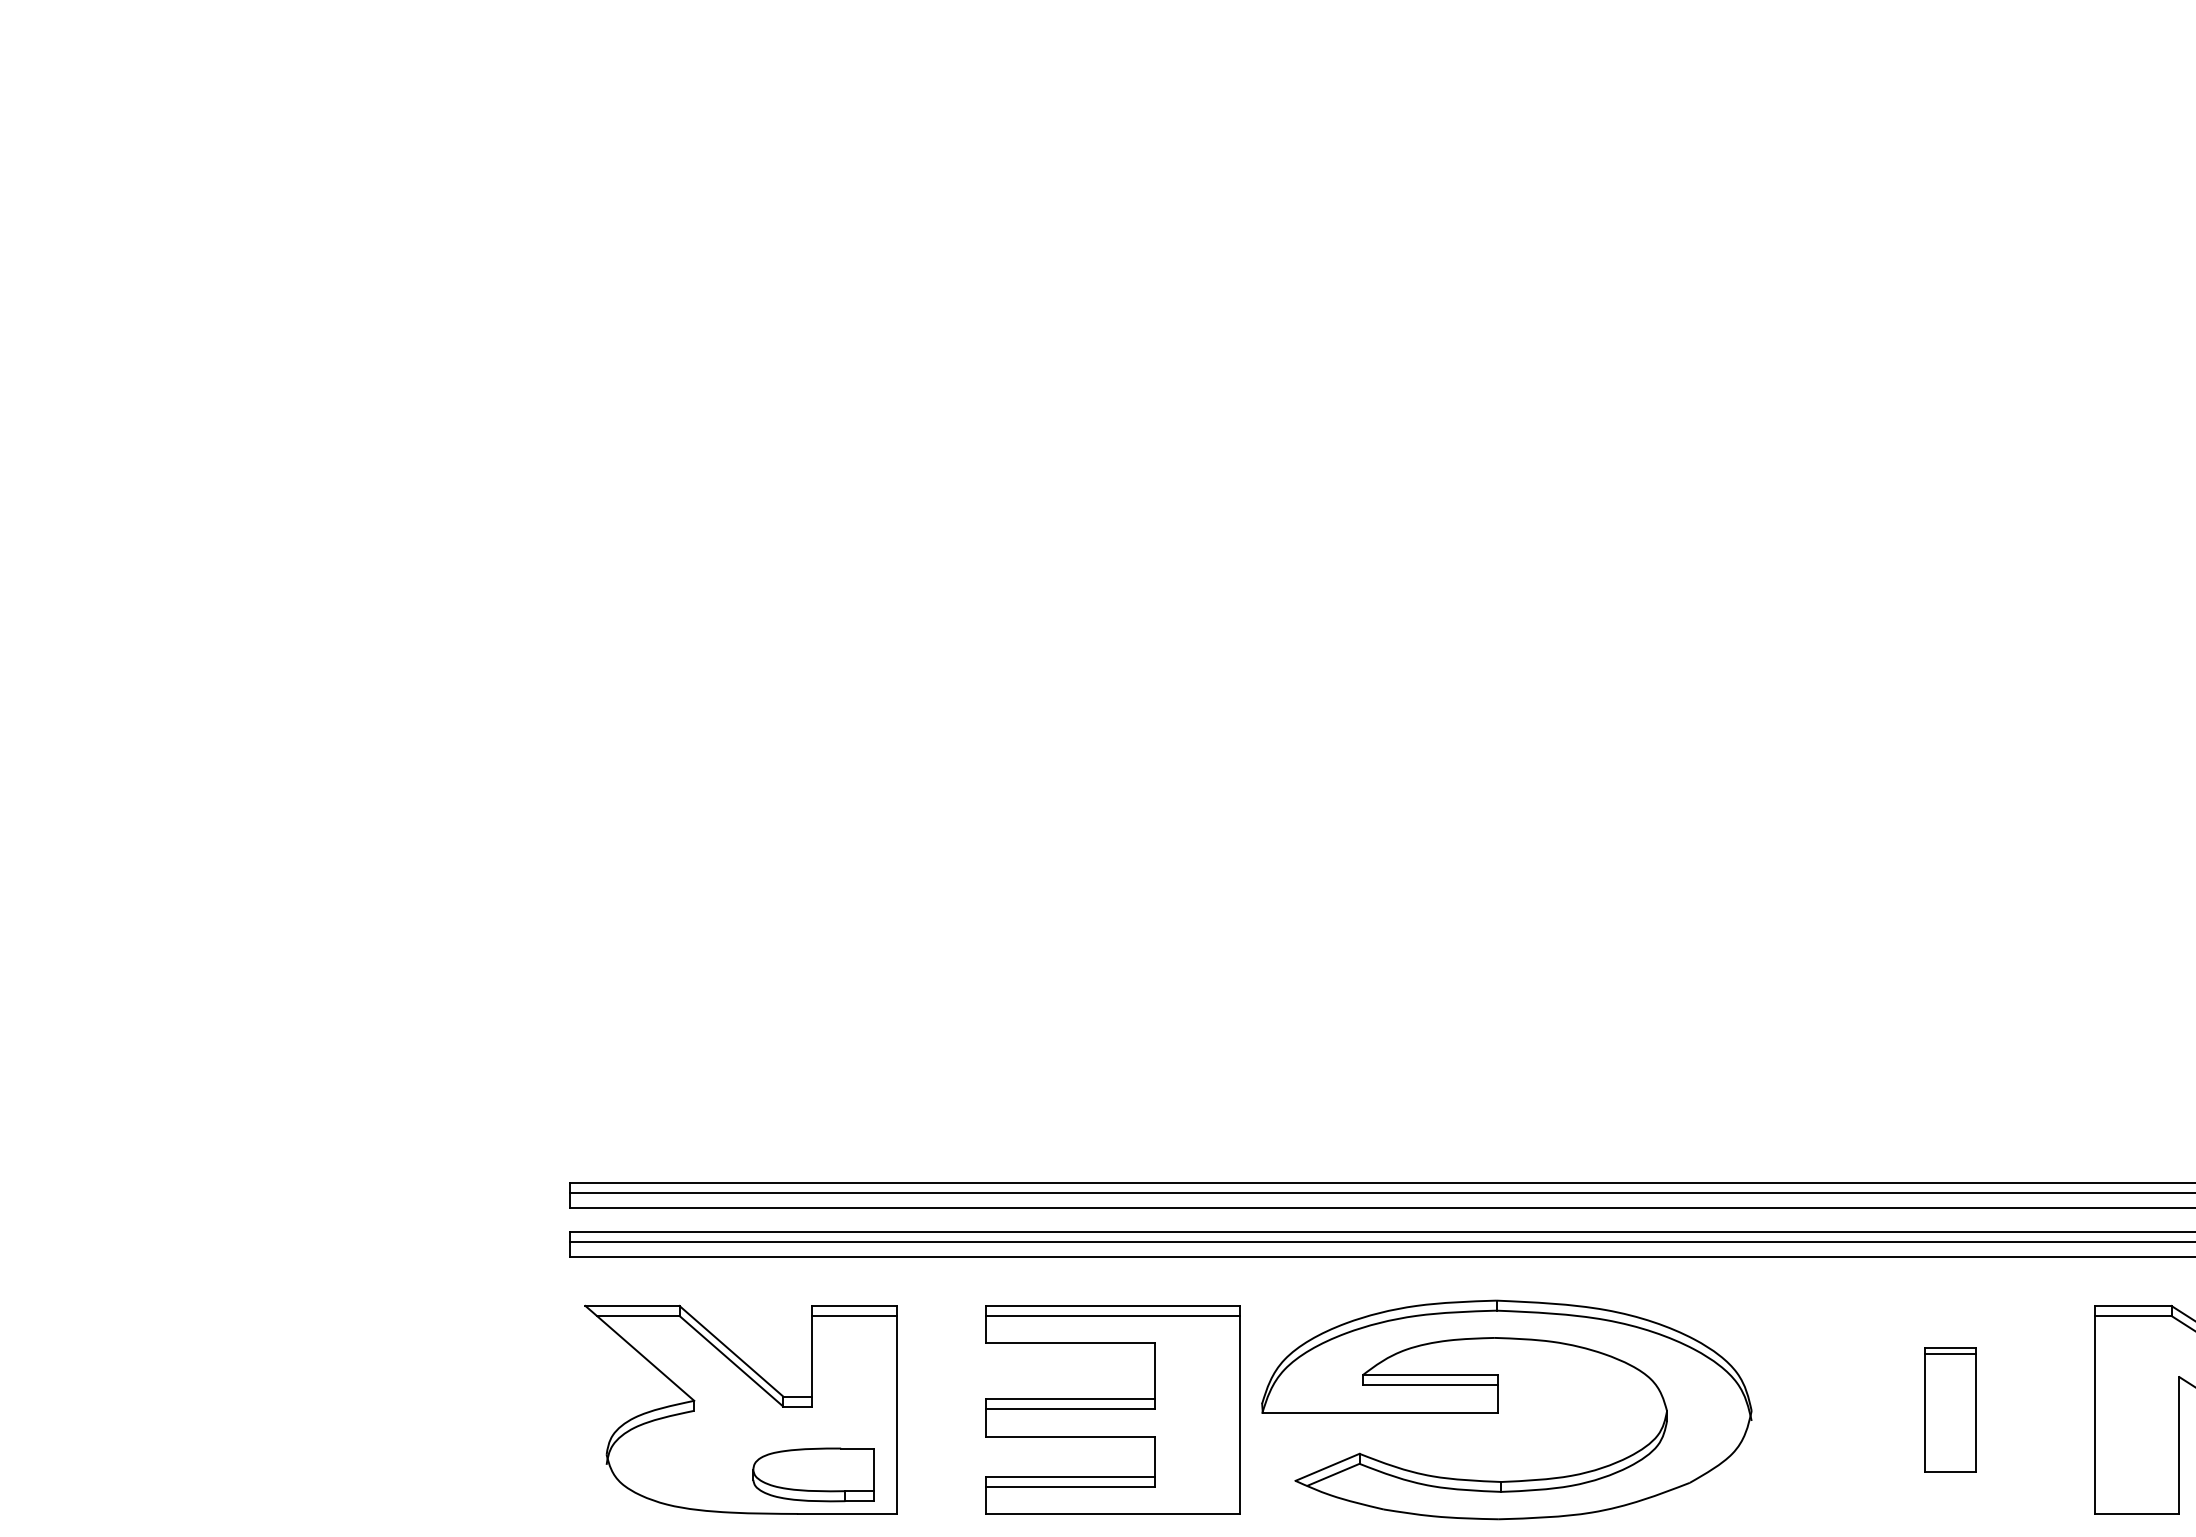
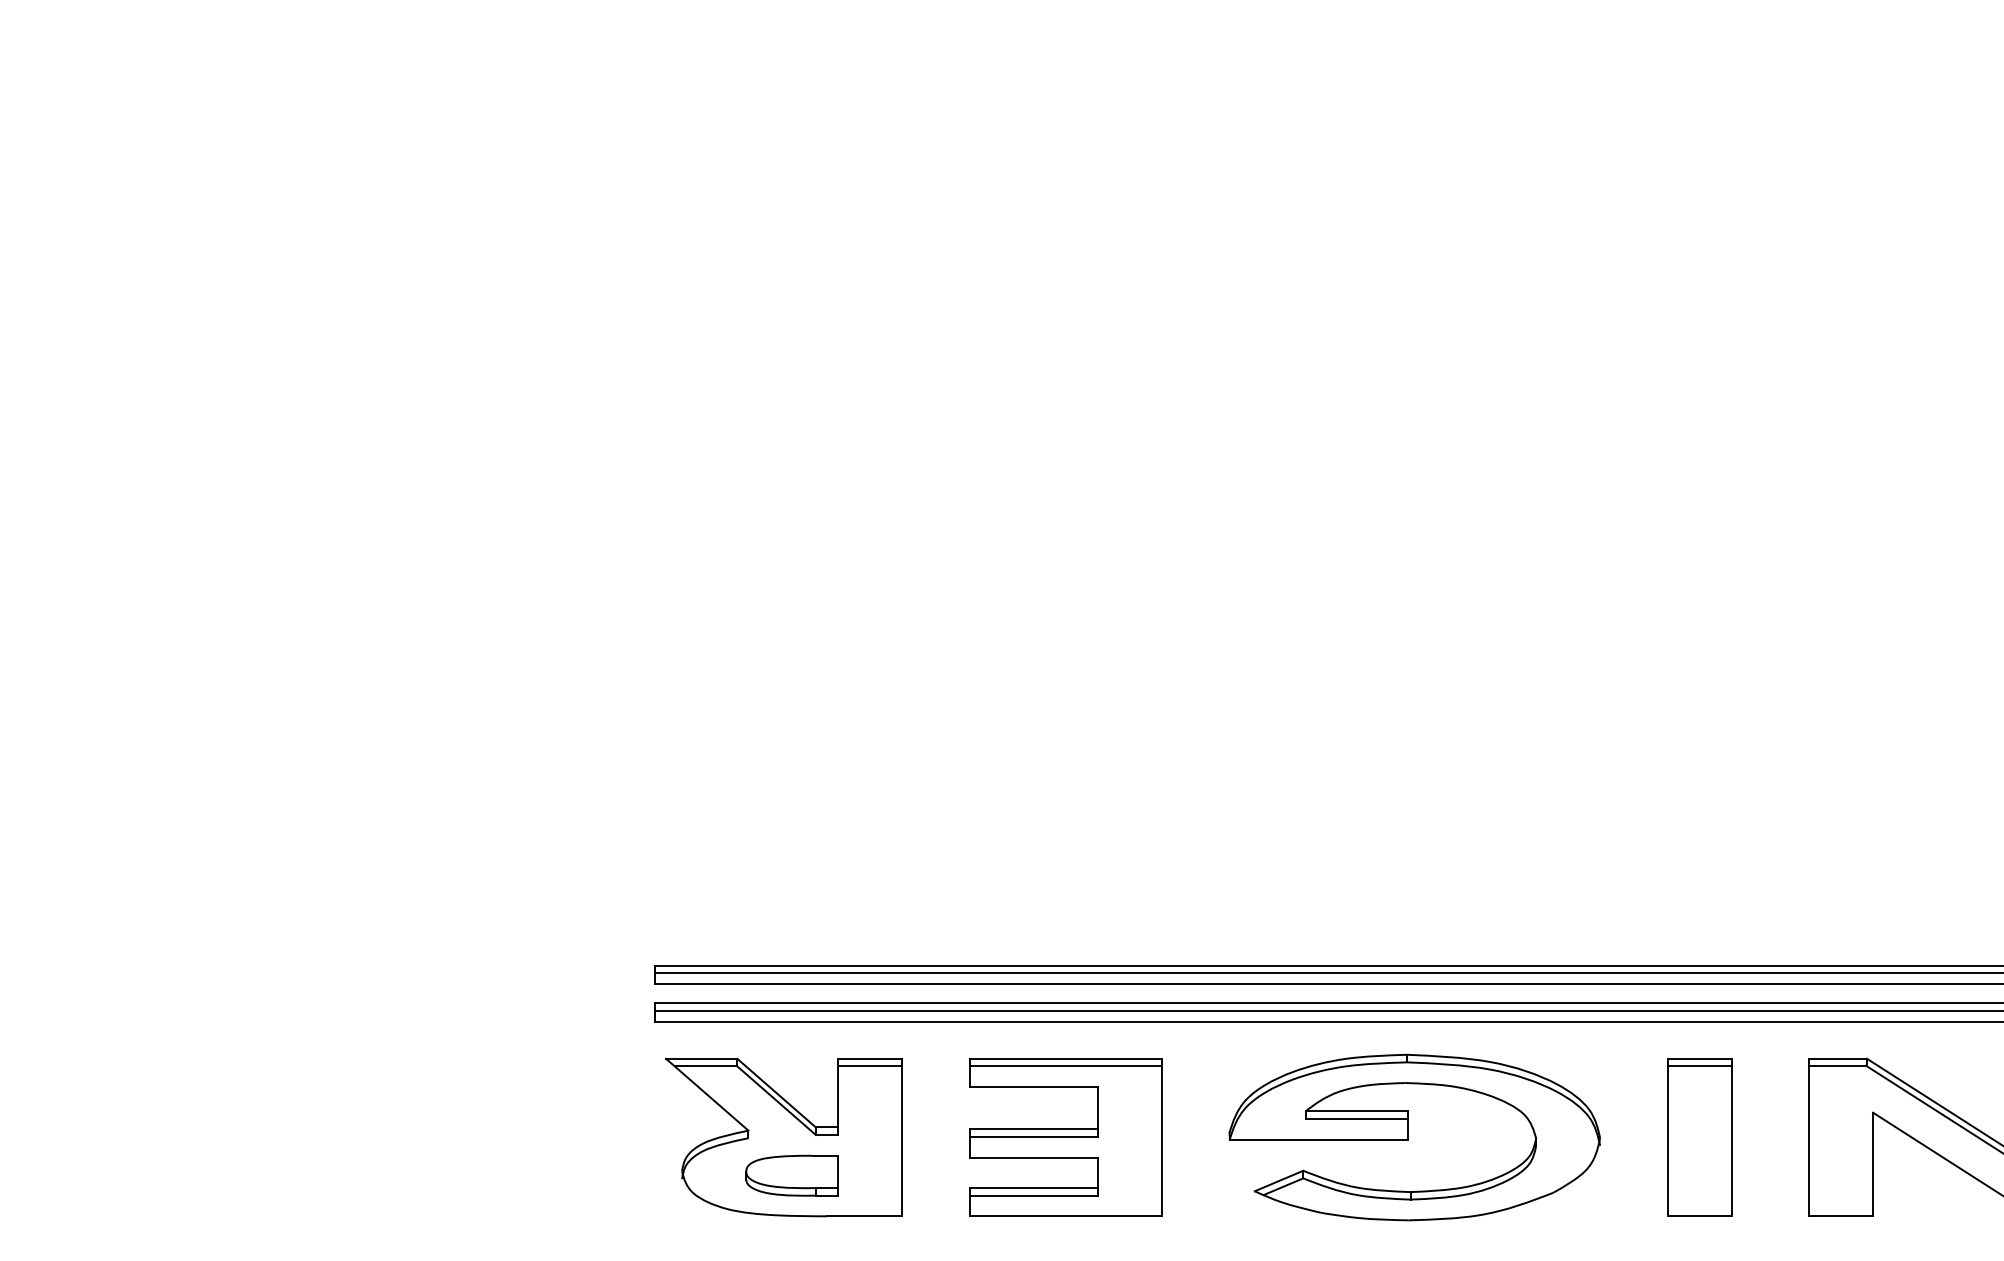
part: (1506, 1409) -> (1414, 1137), moved
part: (1950, 1409) -> (1699, 1137), size x1.67
part: (813, 1474) -> (791, 1175), moved

